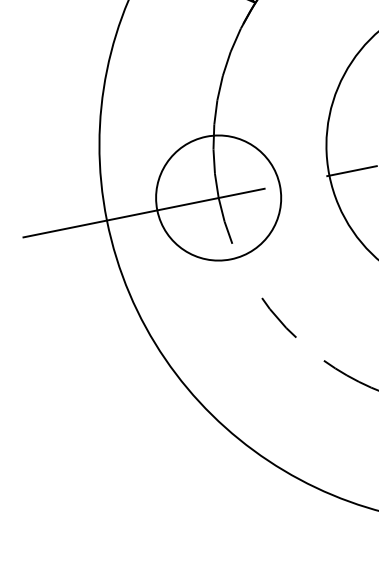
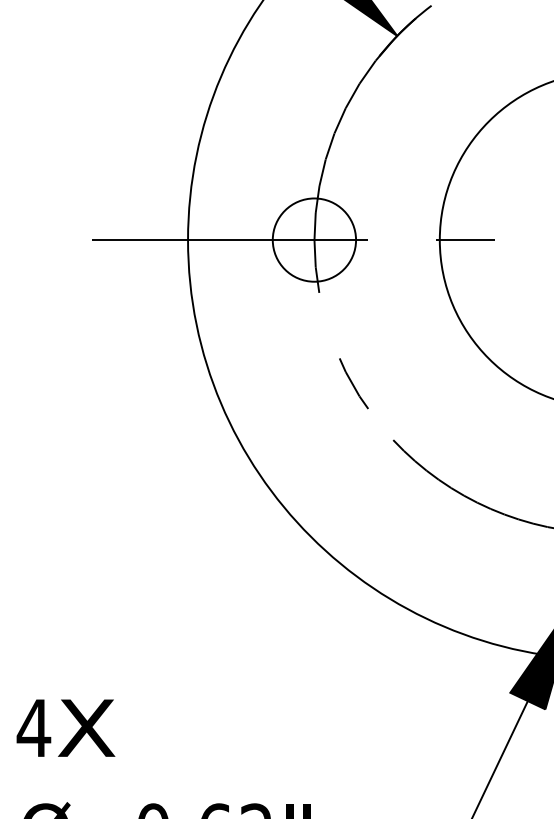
circle: (218, 197) -> (314, 239), size x0.6

